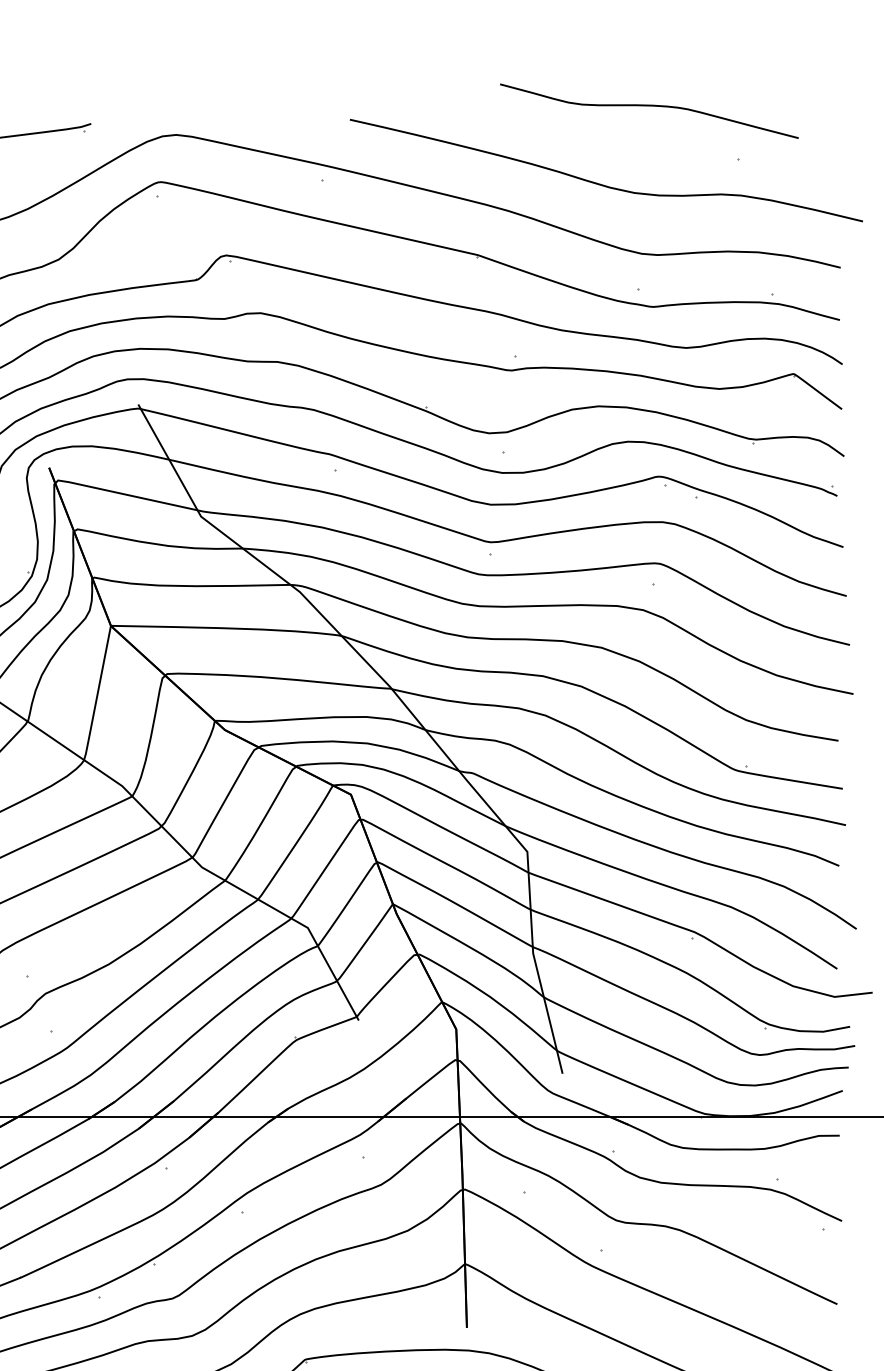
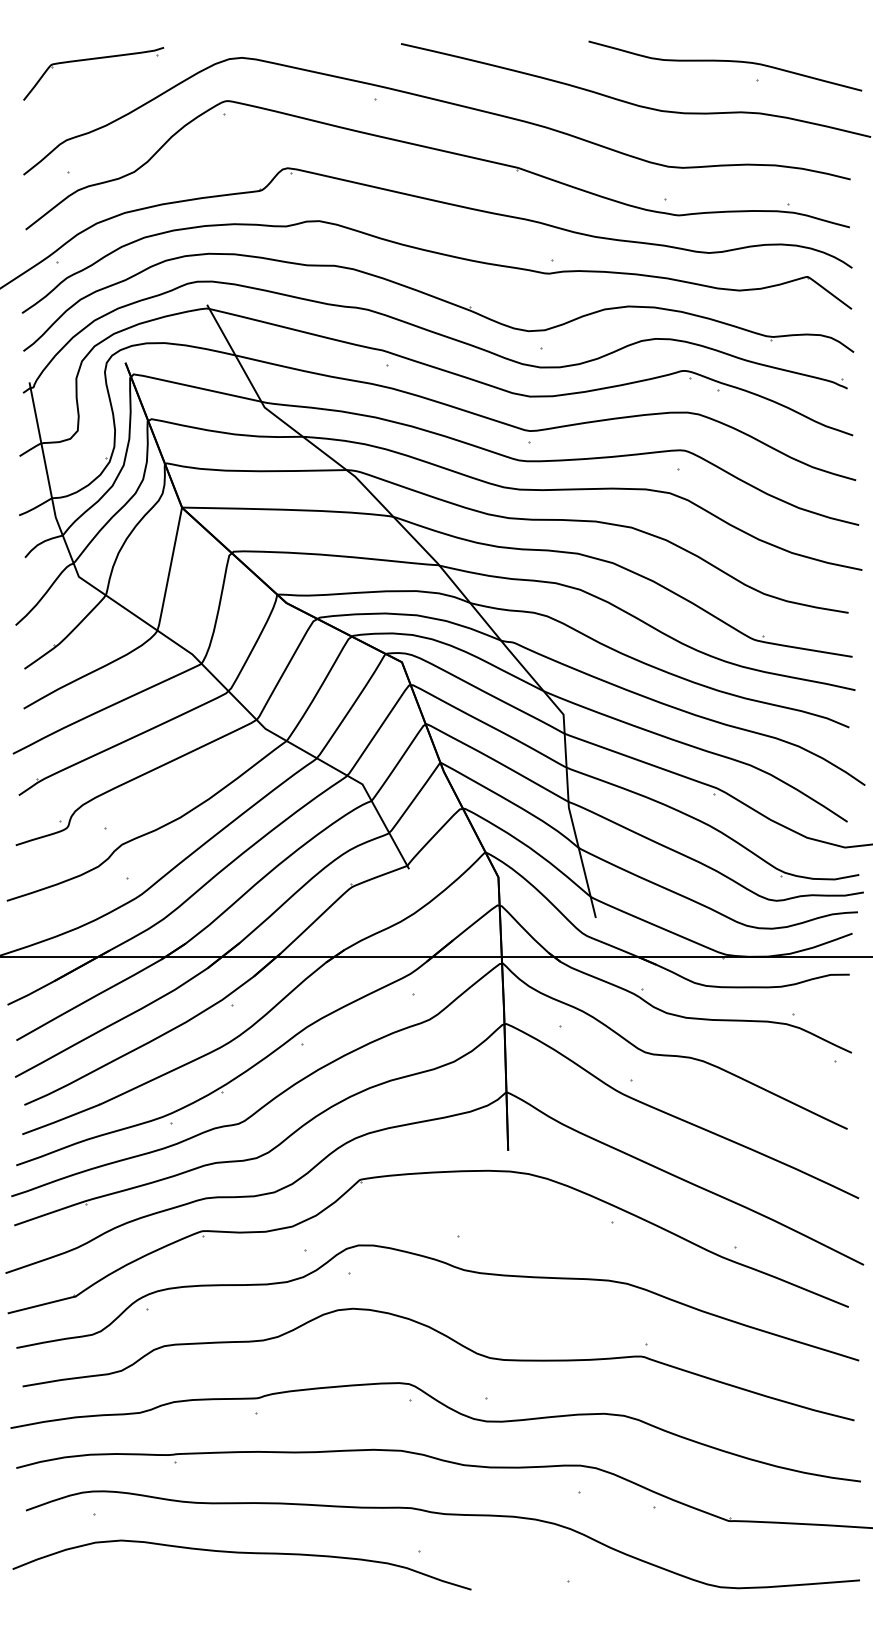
curve: (649, 106) -> (725, 61), moved

